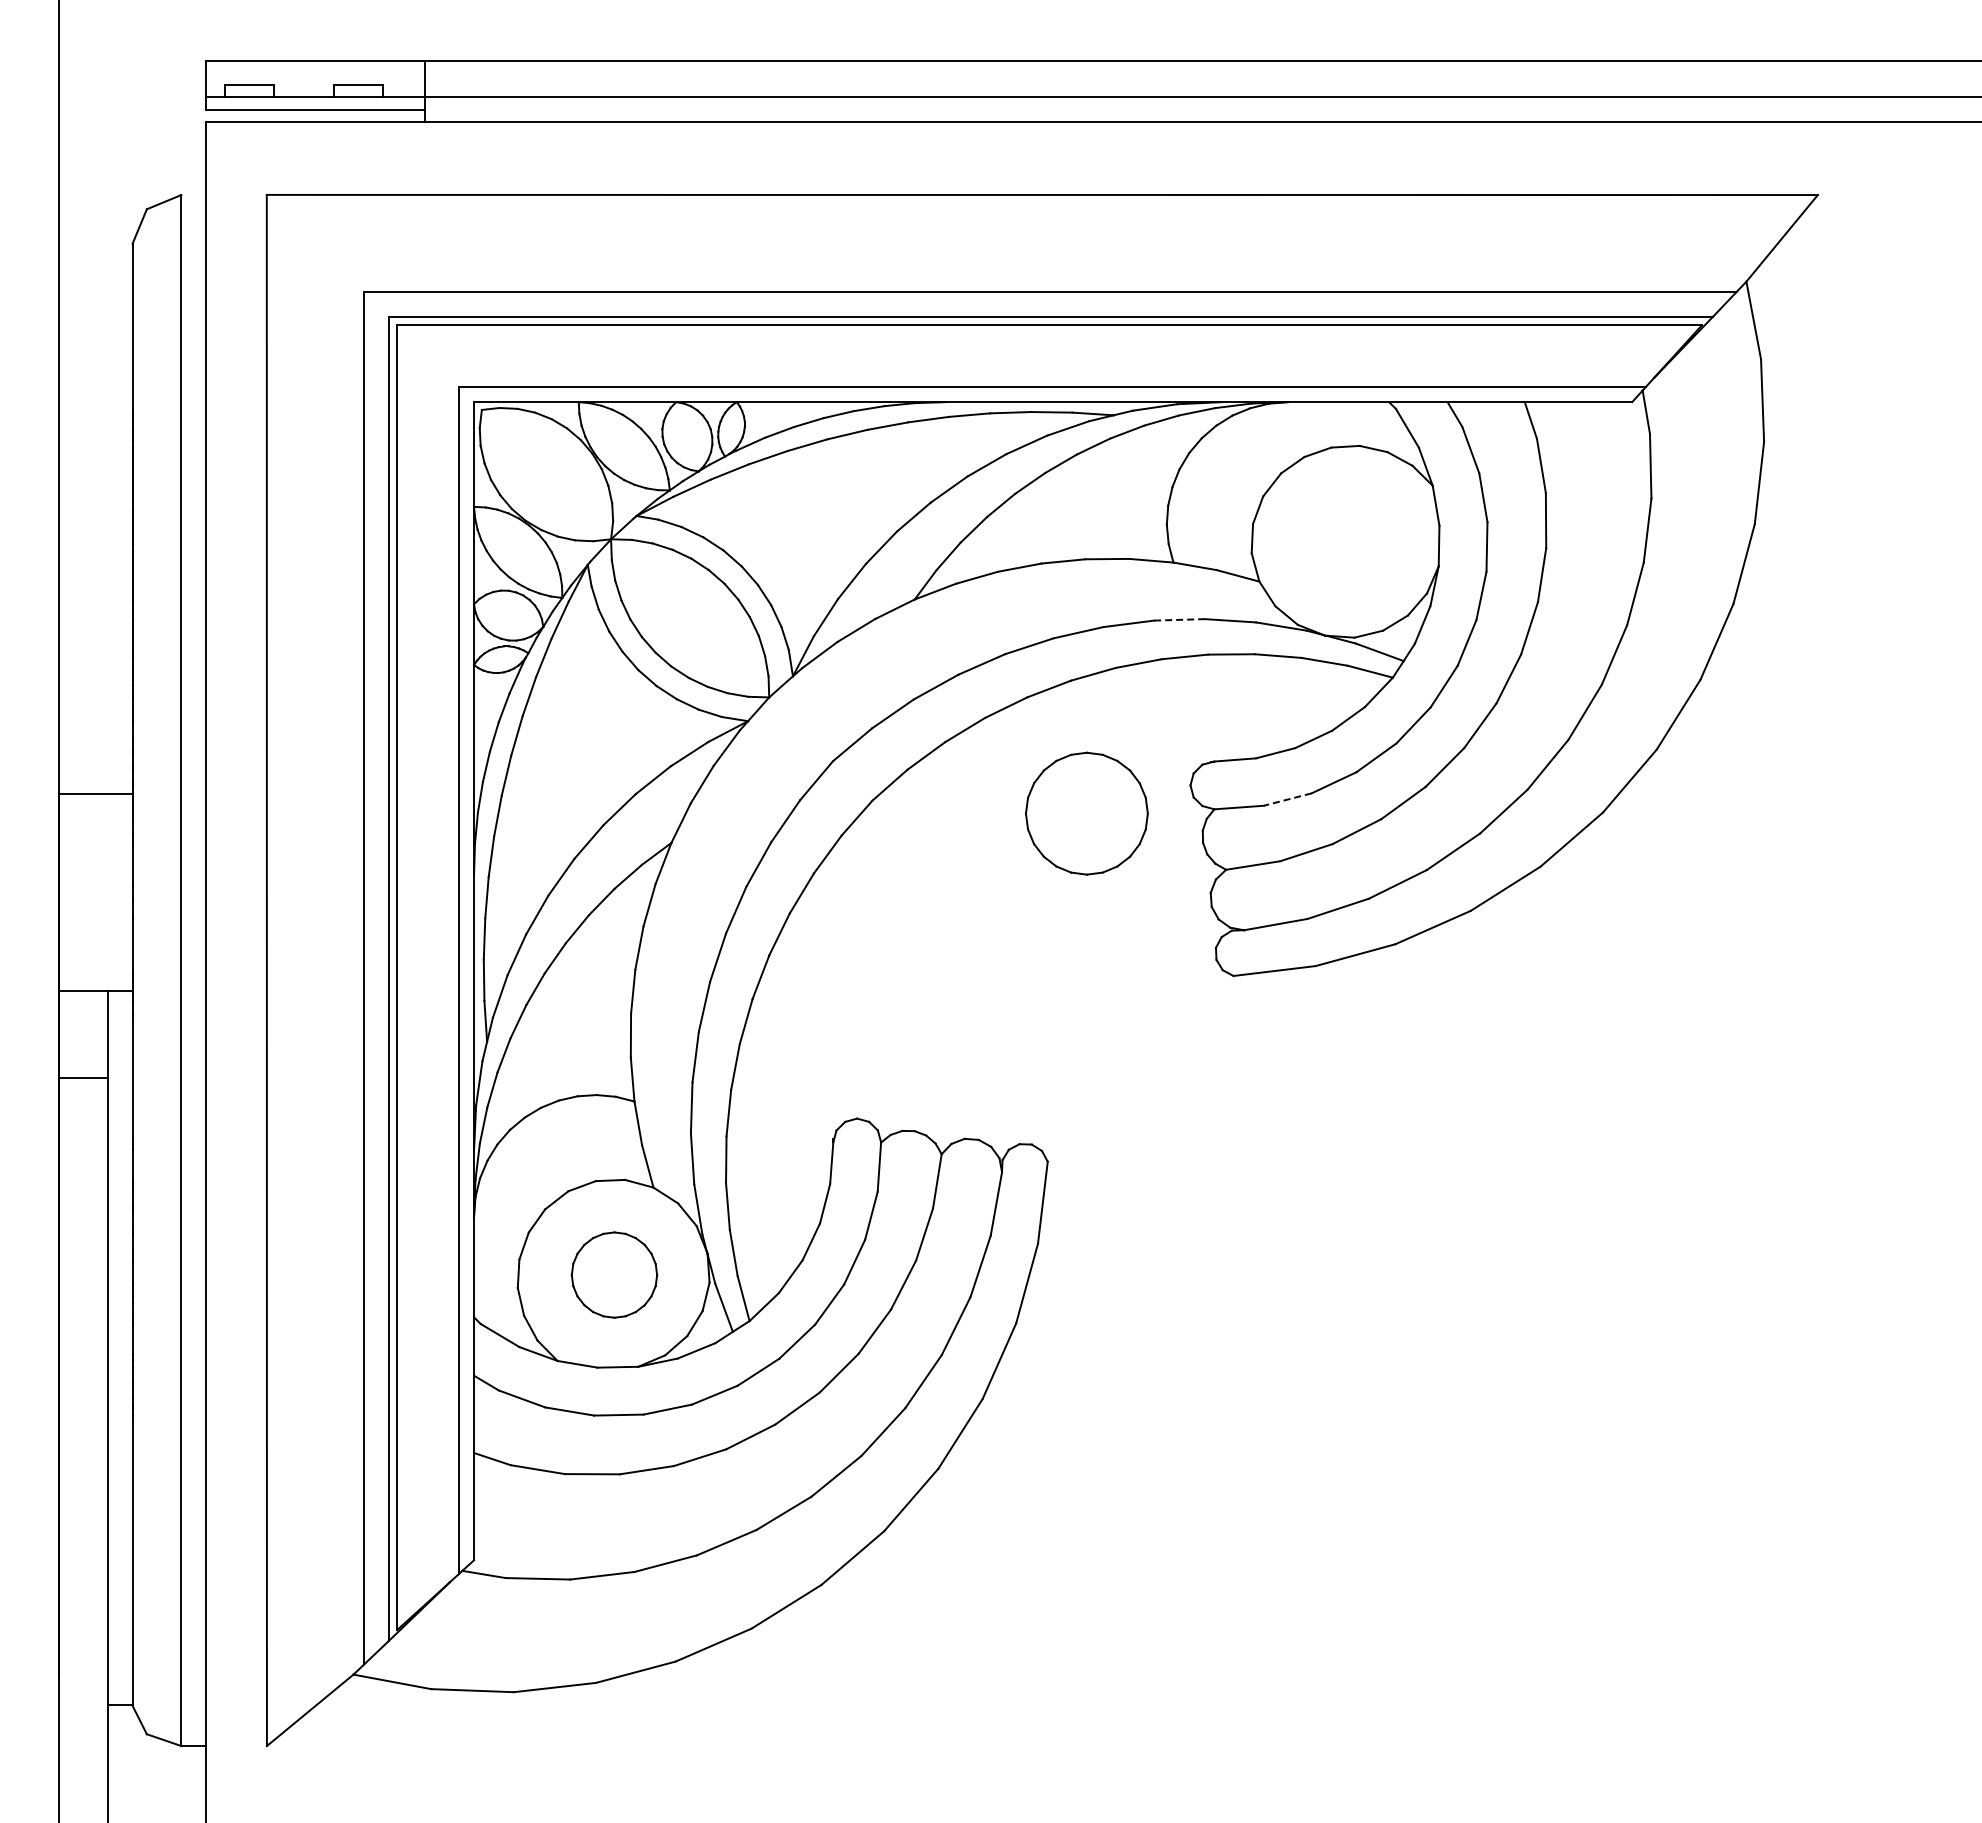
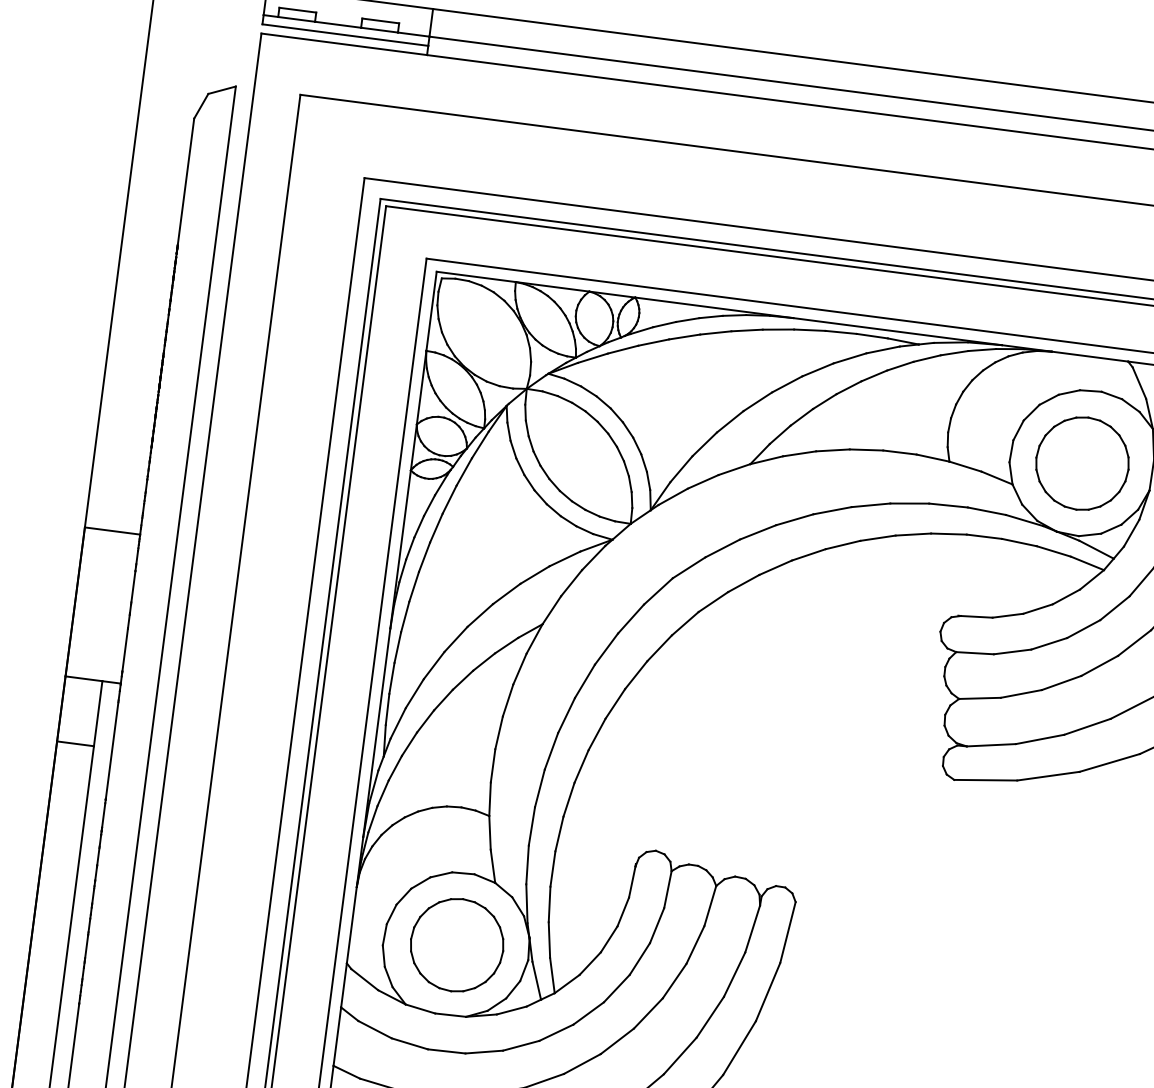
line: (1179, 619) -> (948, 505), dashed -> solid
line: (1287, 799) -> (1012, 651), dashed -> solid
part: (1086, 813) -> (1082, 463), moved
part: (614, 1274) -> (457, 944), size x1.43

